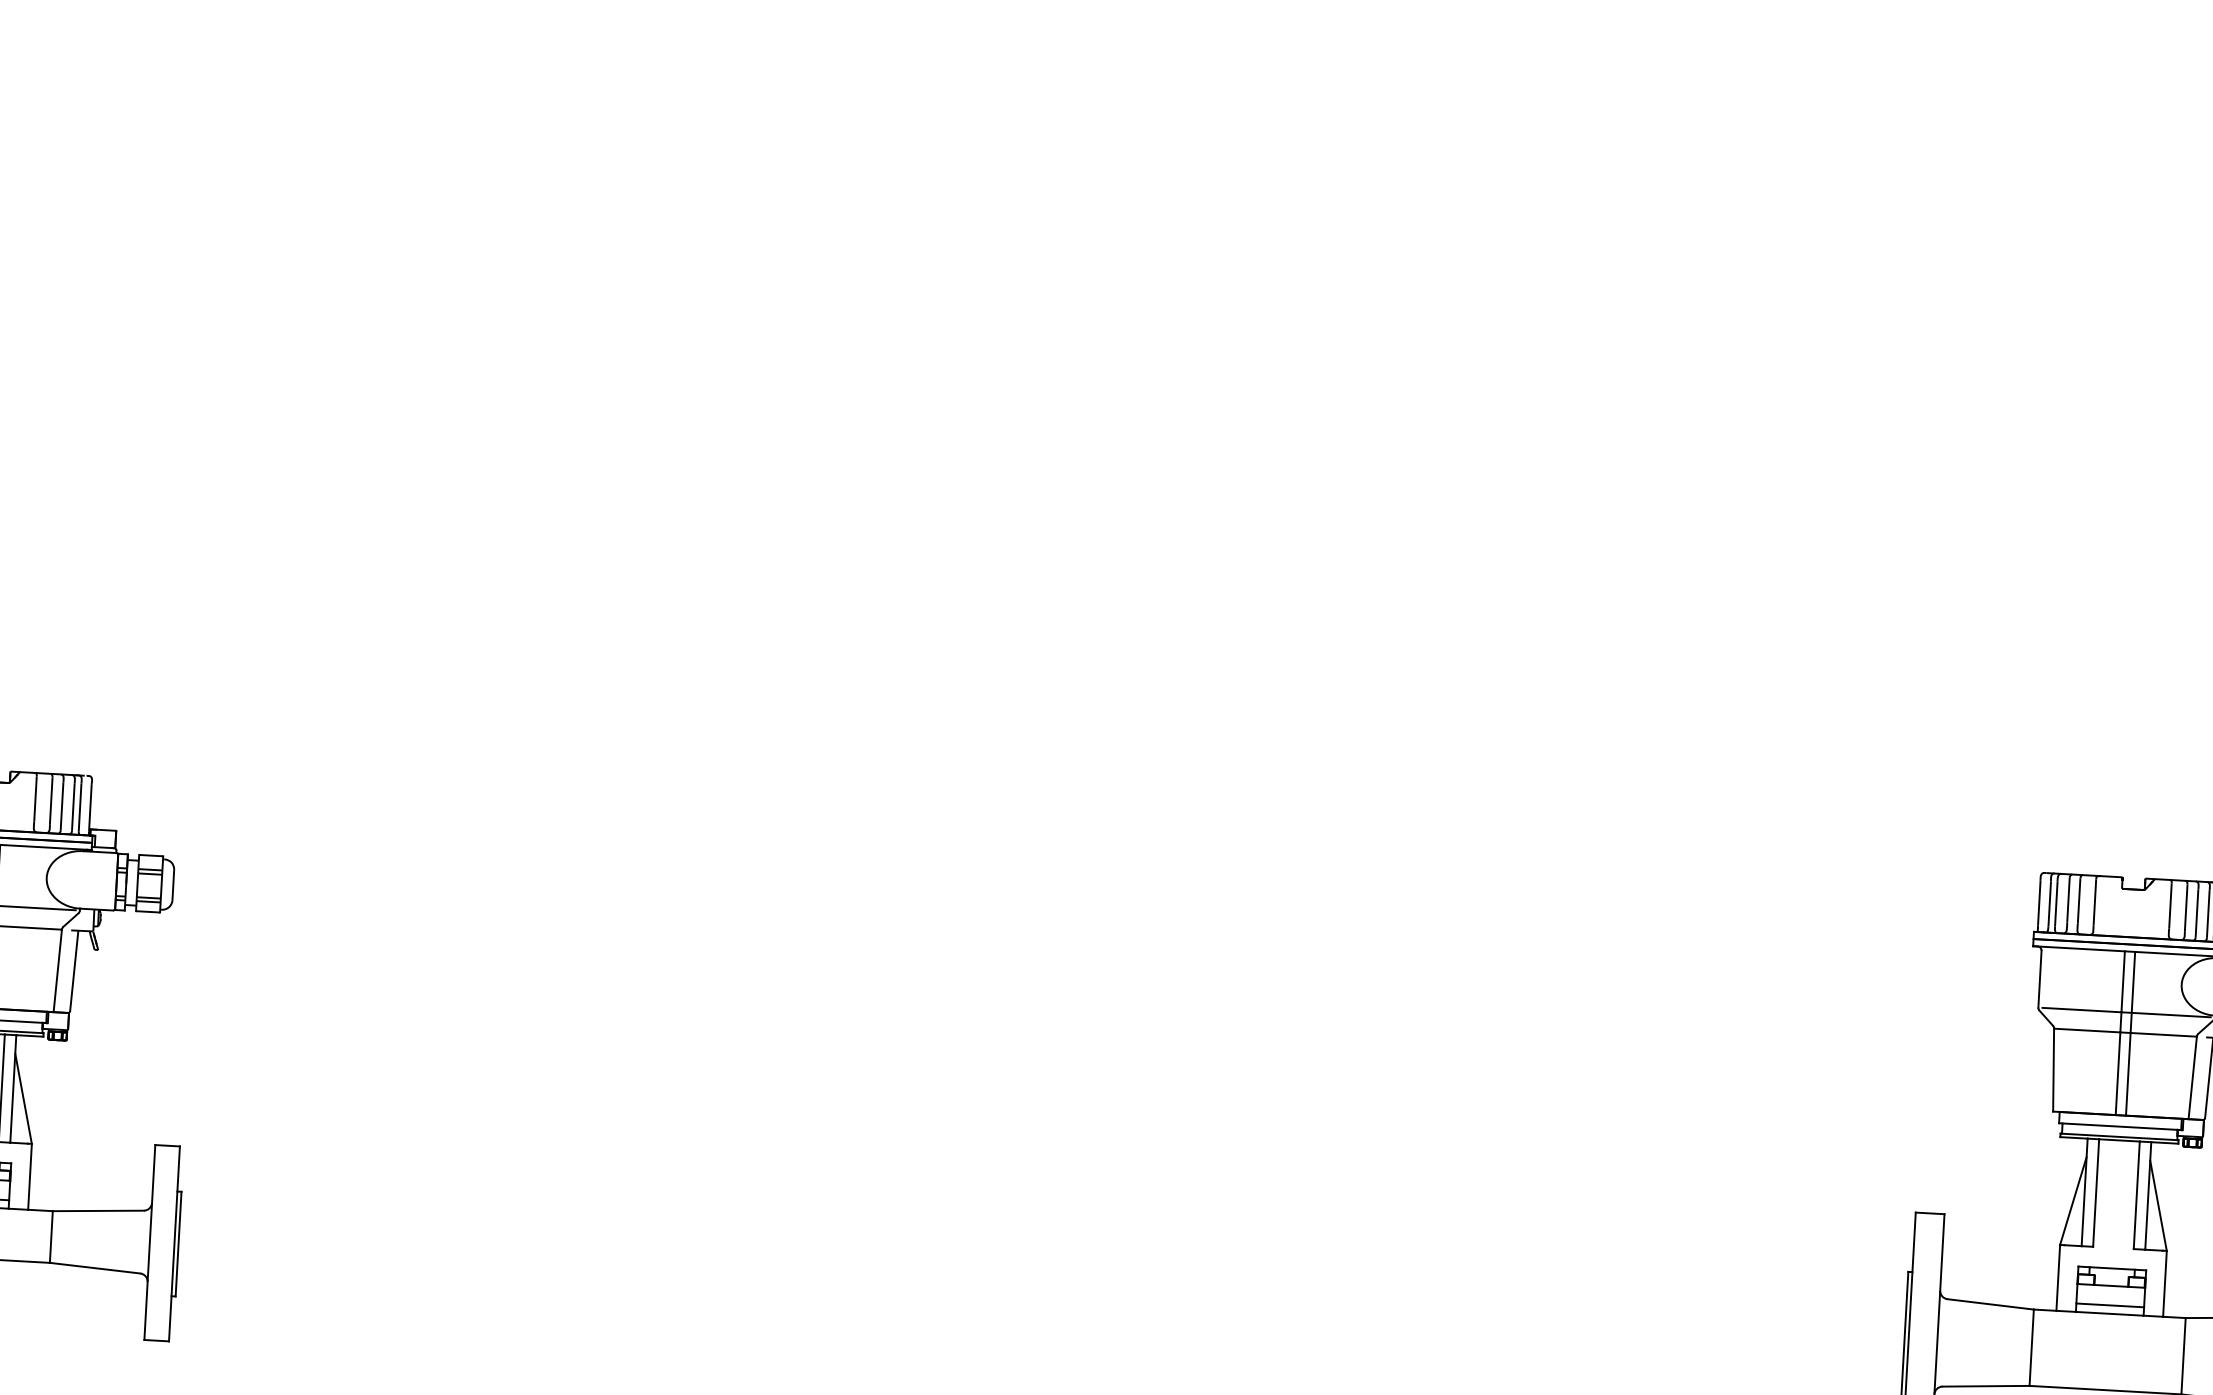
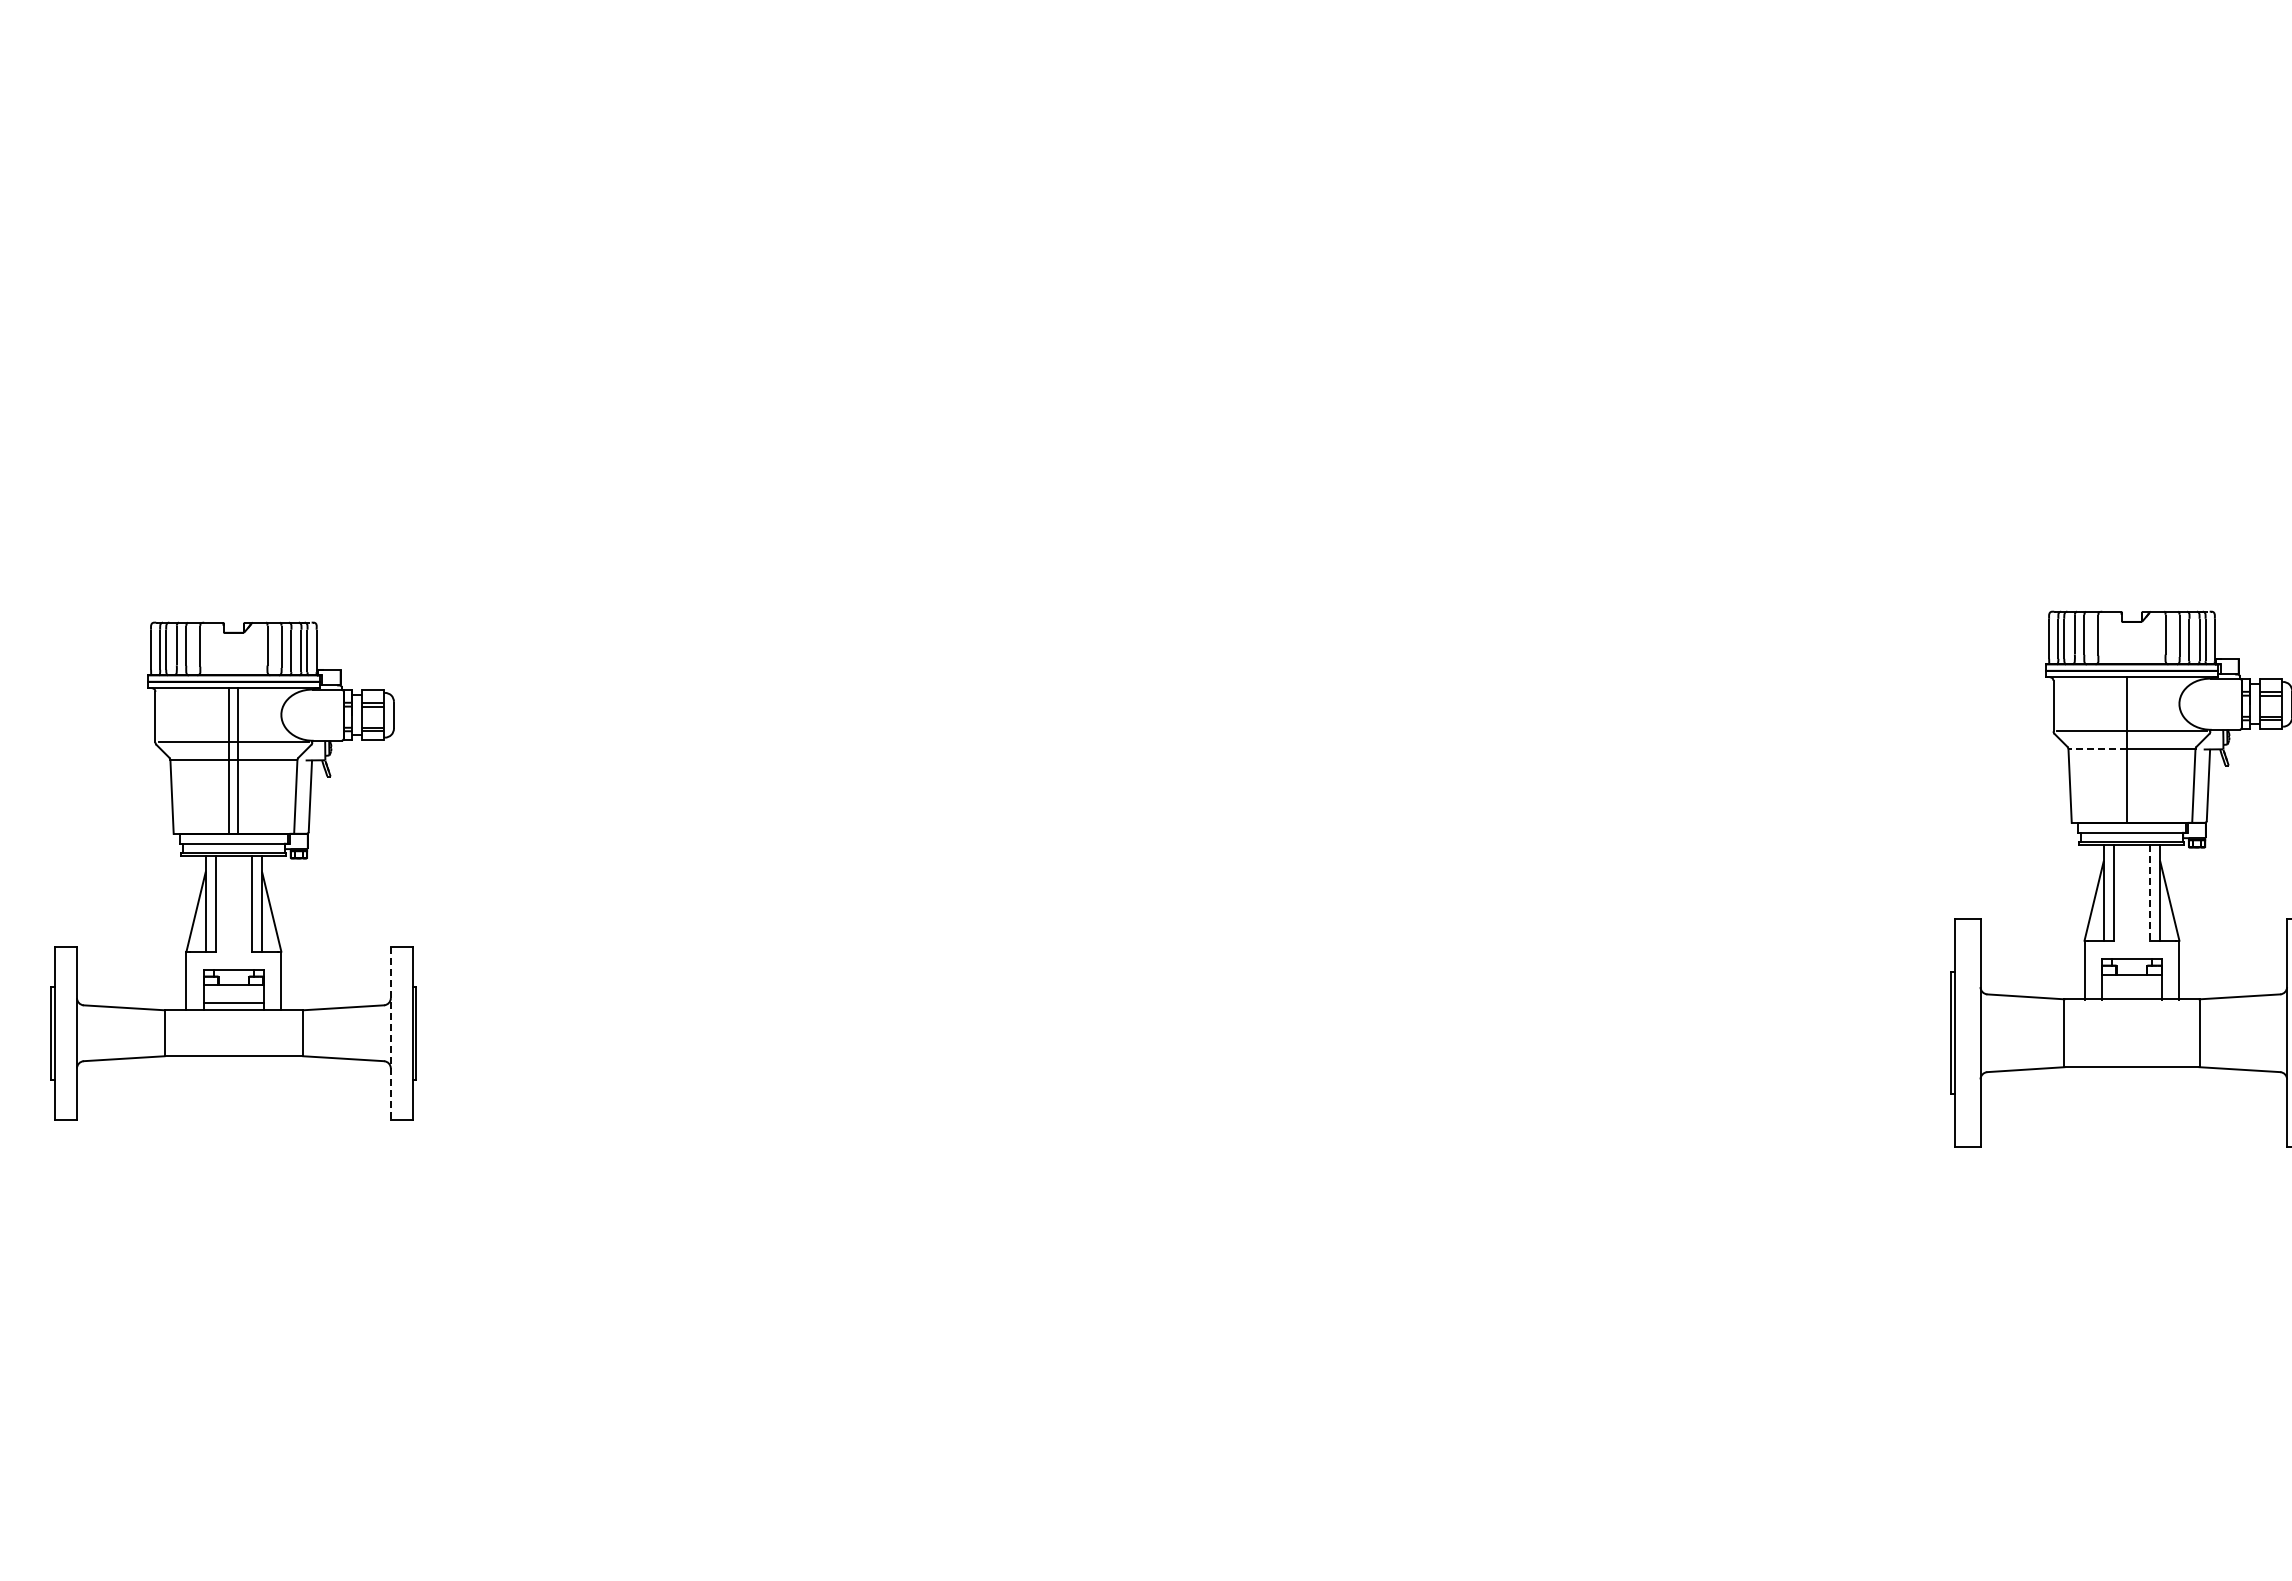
line: (2086, 1030) -> (2097, 749), solid -> dashed
line: (2130, 1033) -> (2136, 749), removed
line: (2137, 1194) -> (2150, 892), solid -> dashed
line: (149, 1242) -> (390, 1033), solid -> dashed
line: (2109, 1304) -> (2131, 991), removed

